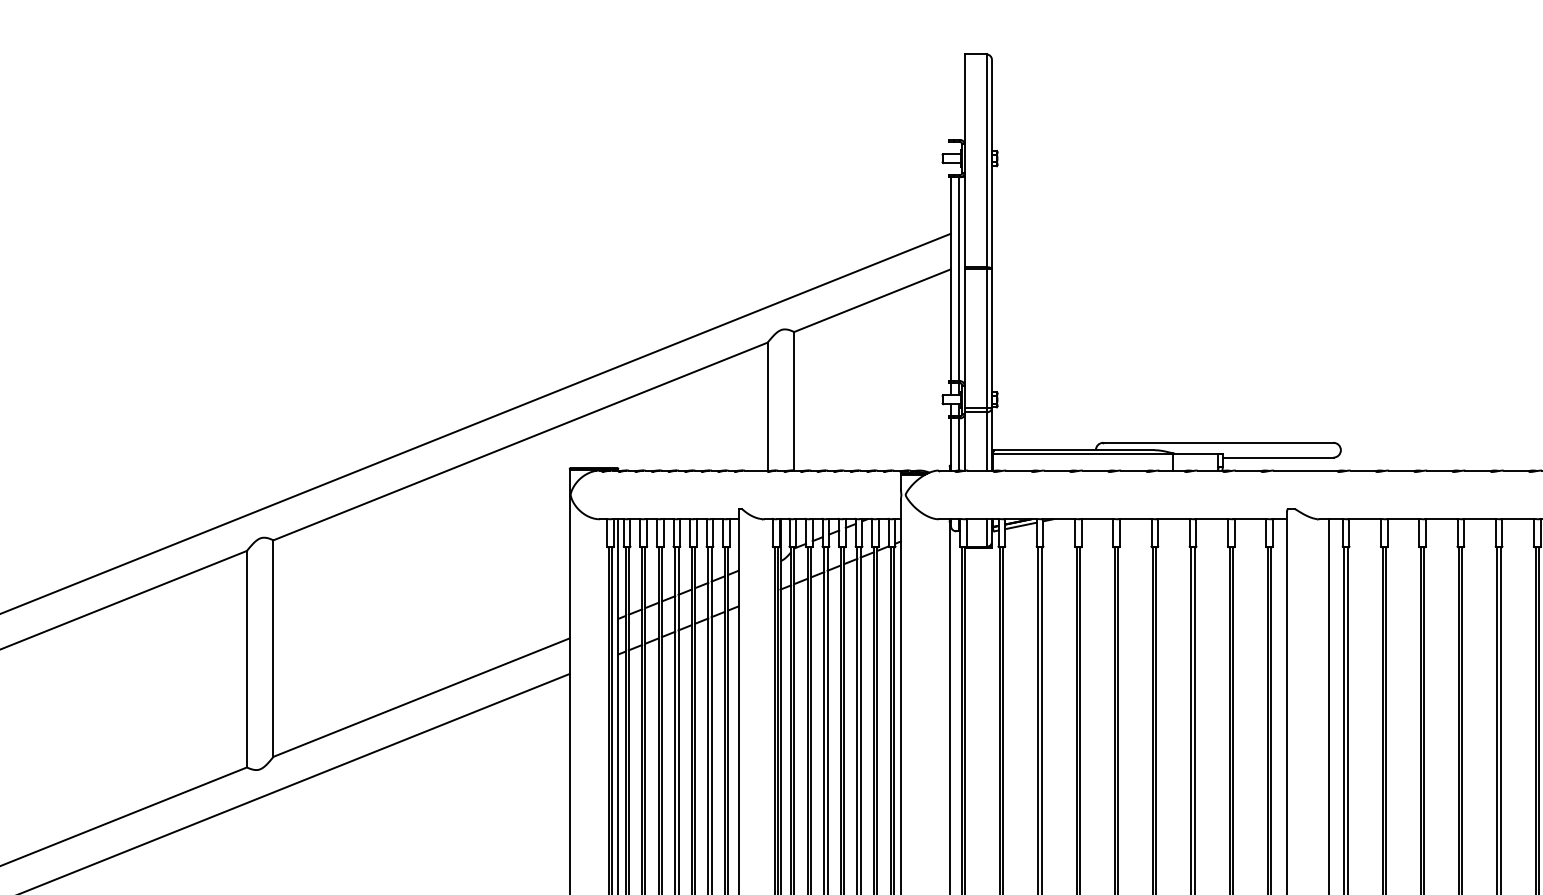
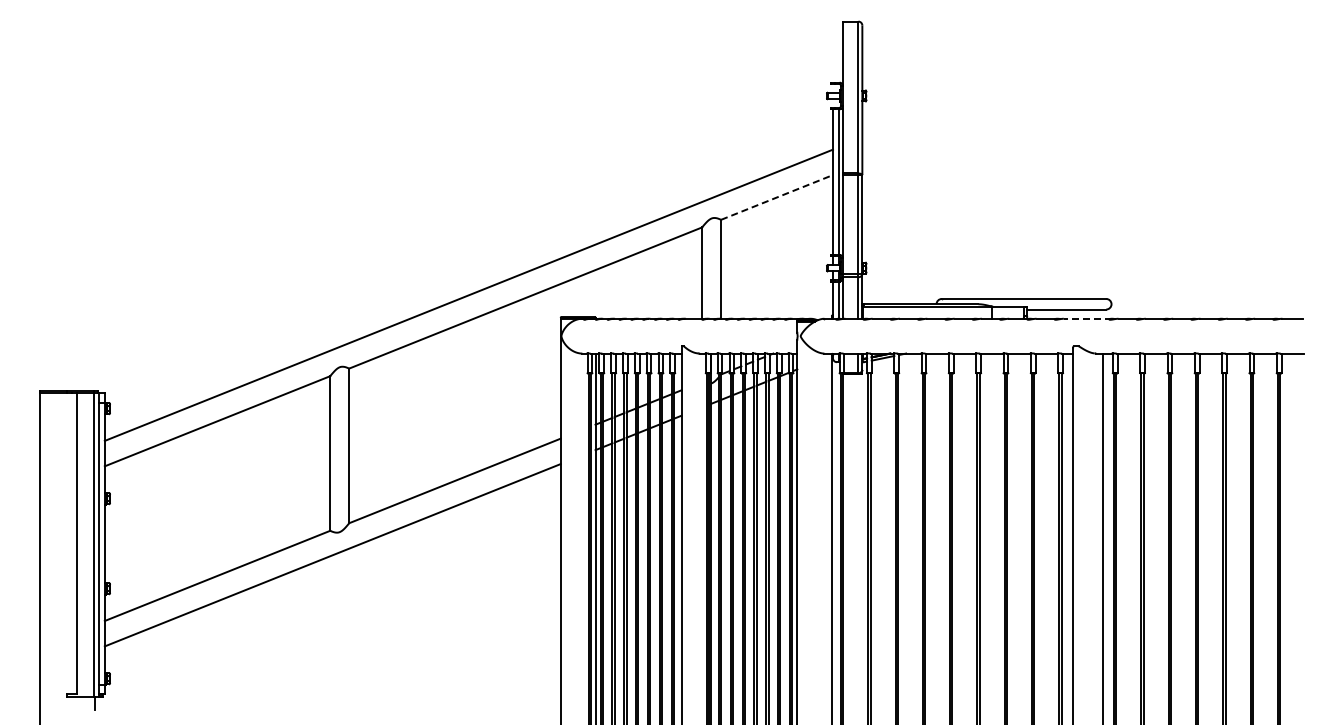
line: (873, 300) -> (777, 197), solid -> dashed
line: (1307, 470) -> (1087, 318), solid -> dashed

